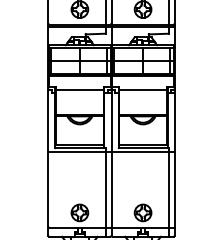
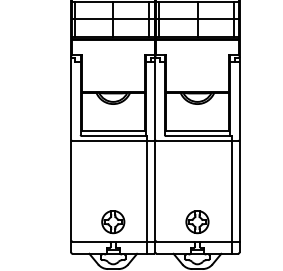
line: (79, 90) -> (112, 58), removed
line: (142, 90) -> (196, 58), removed

